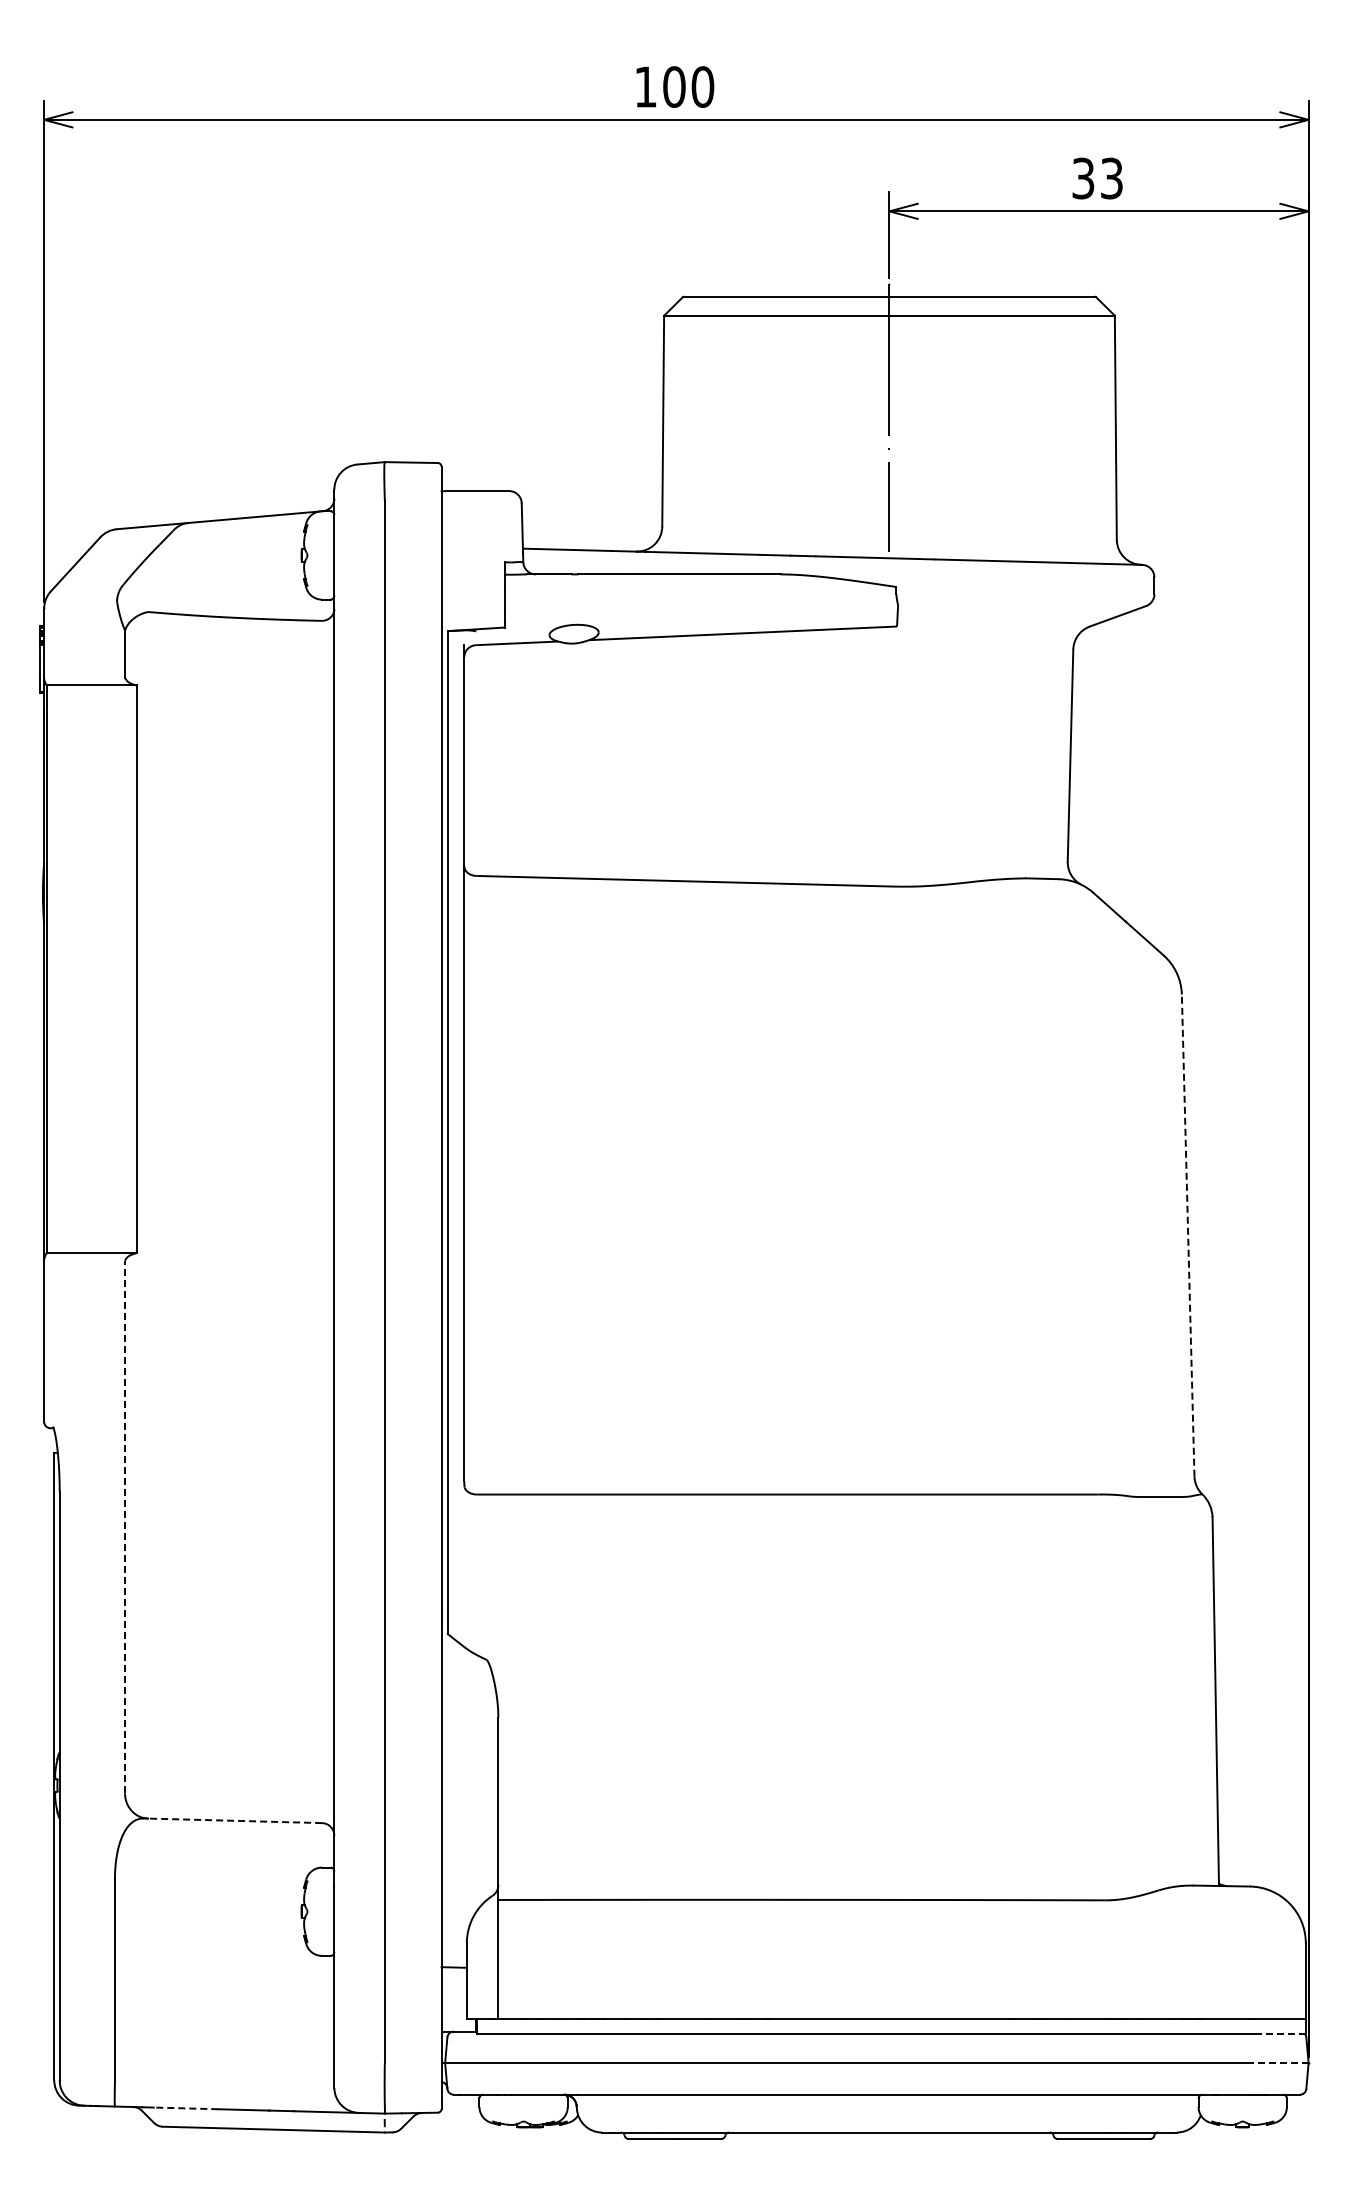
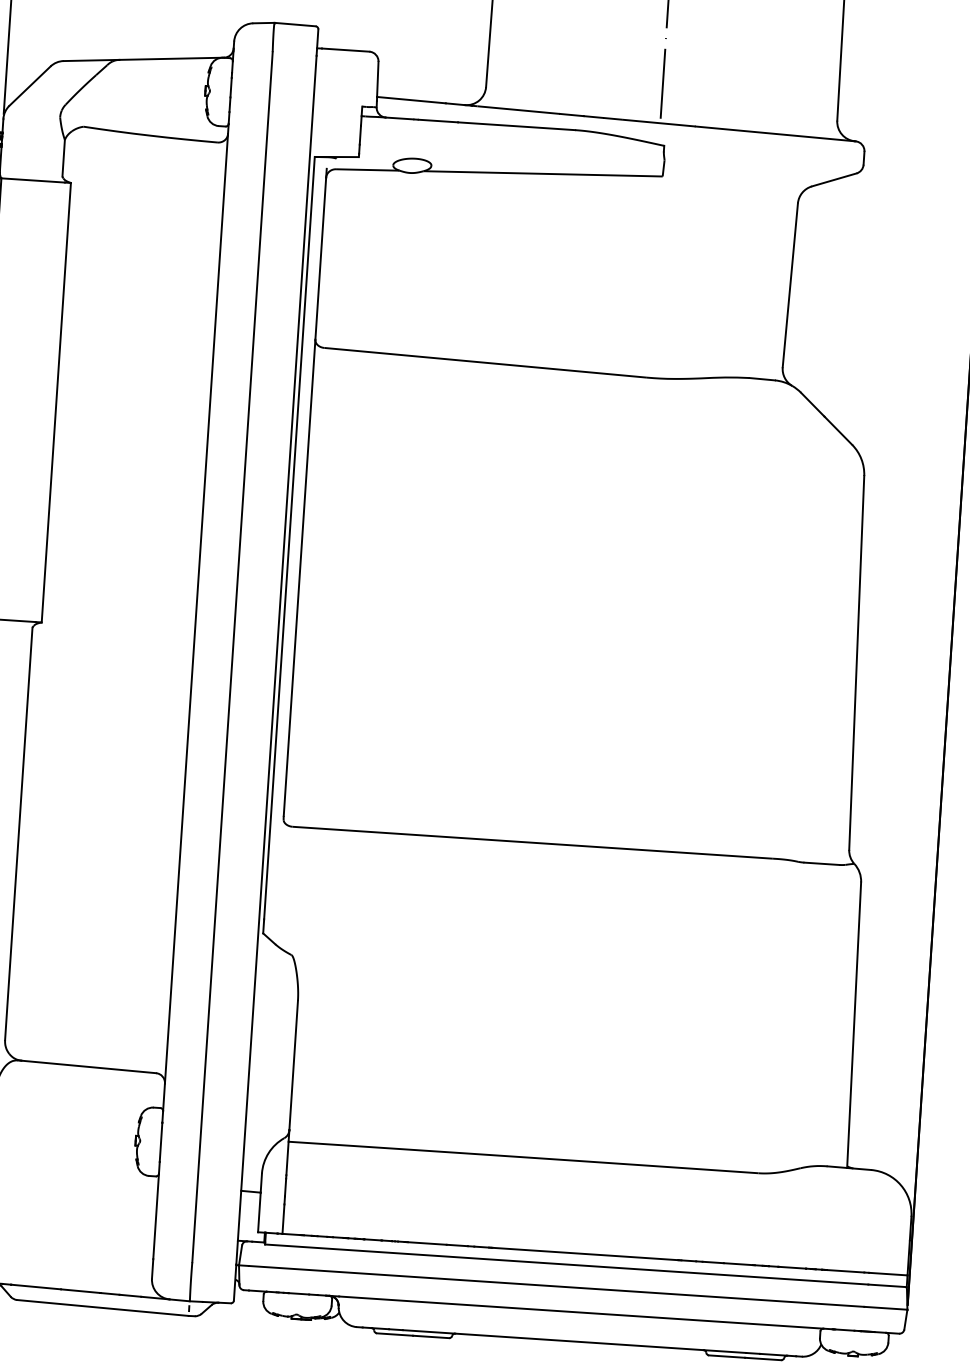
line: (1188, 1235) -> (856, 662), dashed -> solid
line: (125, 1526) -> (19, 833), dashed -> solid
line: (234, 1820) -> (88, 1066), dashed -> solid
line: (1281, 2034) -> (887, 1286), dashed -> solid
line: (1280, 2063) -> (885, 1308), dashed -> solid
line: (185, 2108) -> (35, 1287), dashed -> solid

